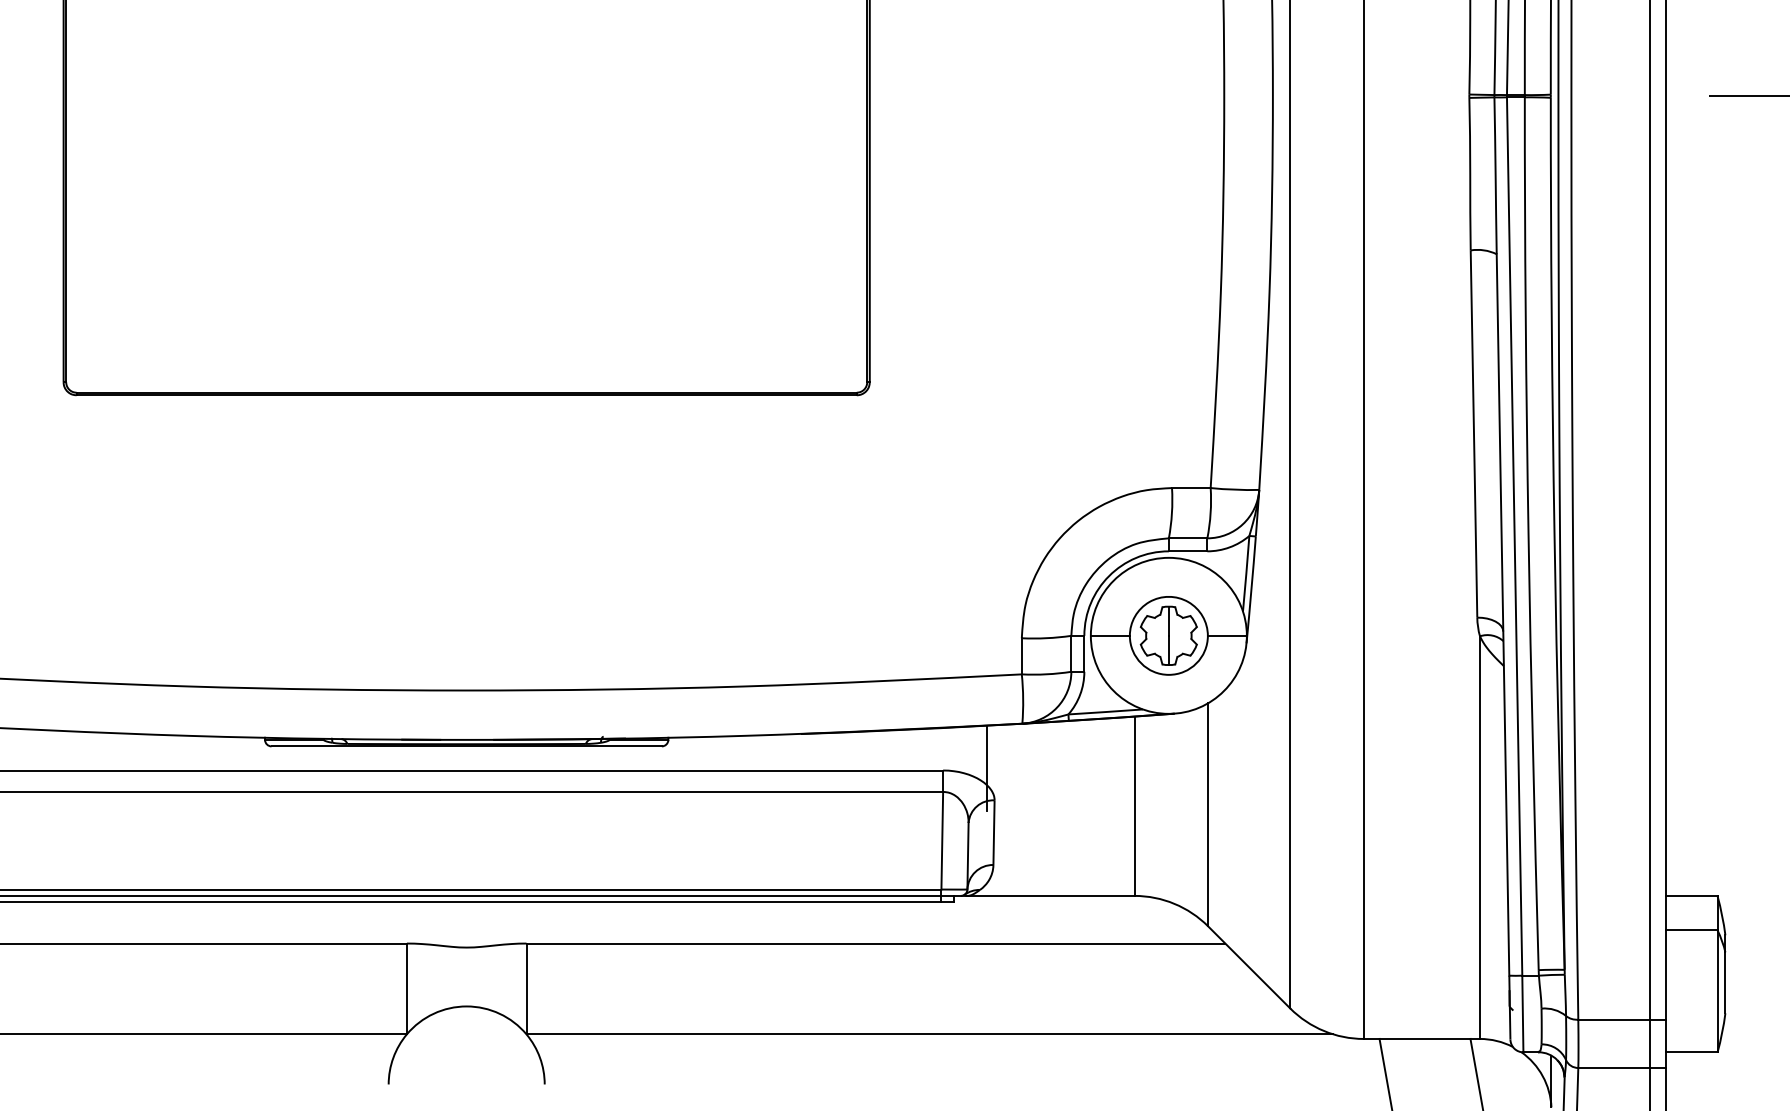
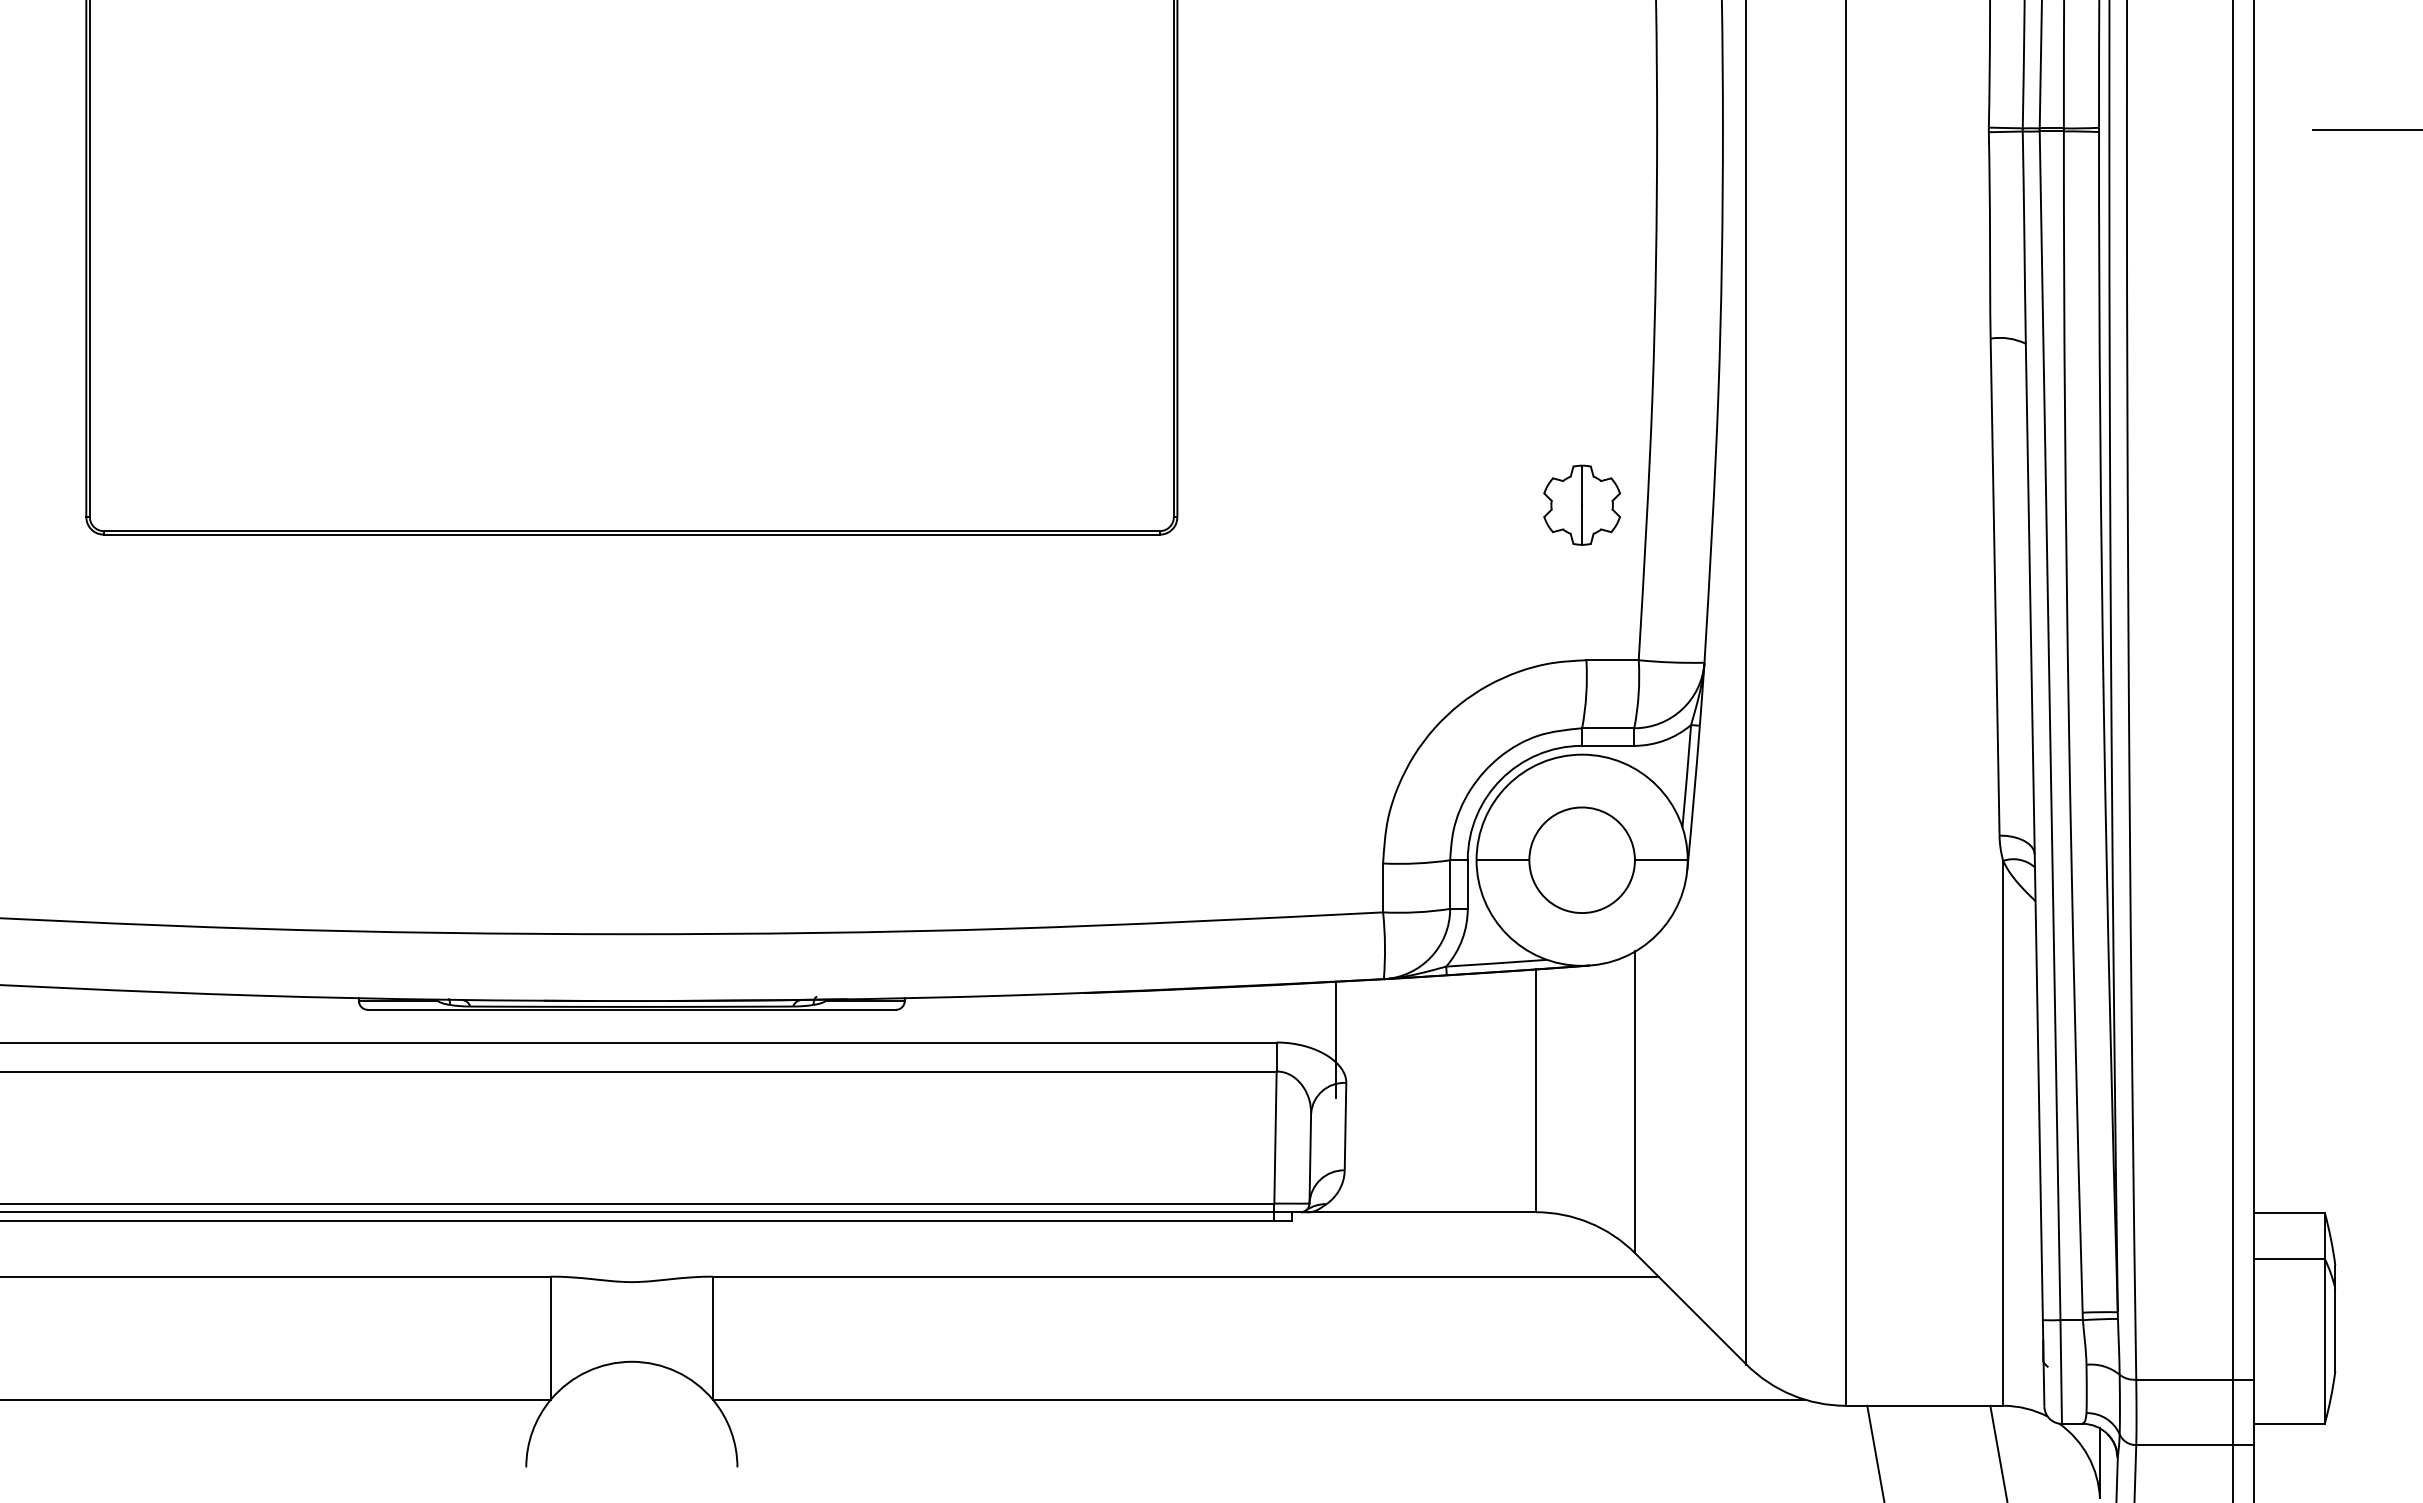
part: (1168, 635) -> (1581, 504), moved

